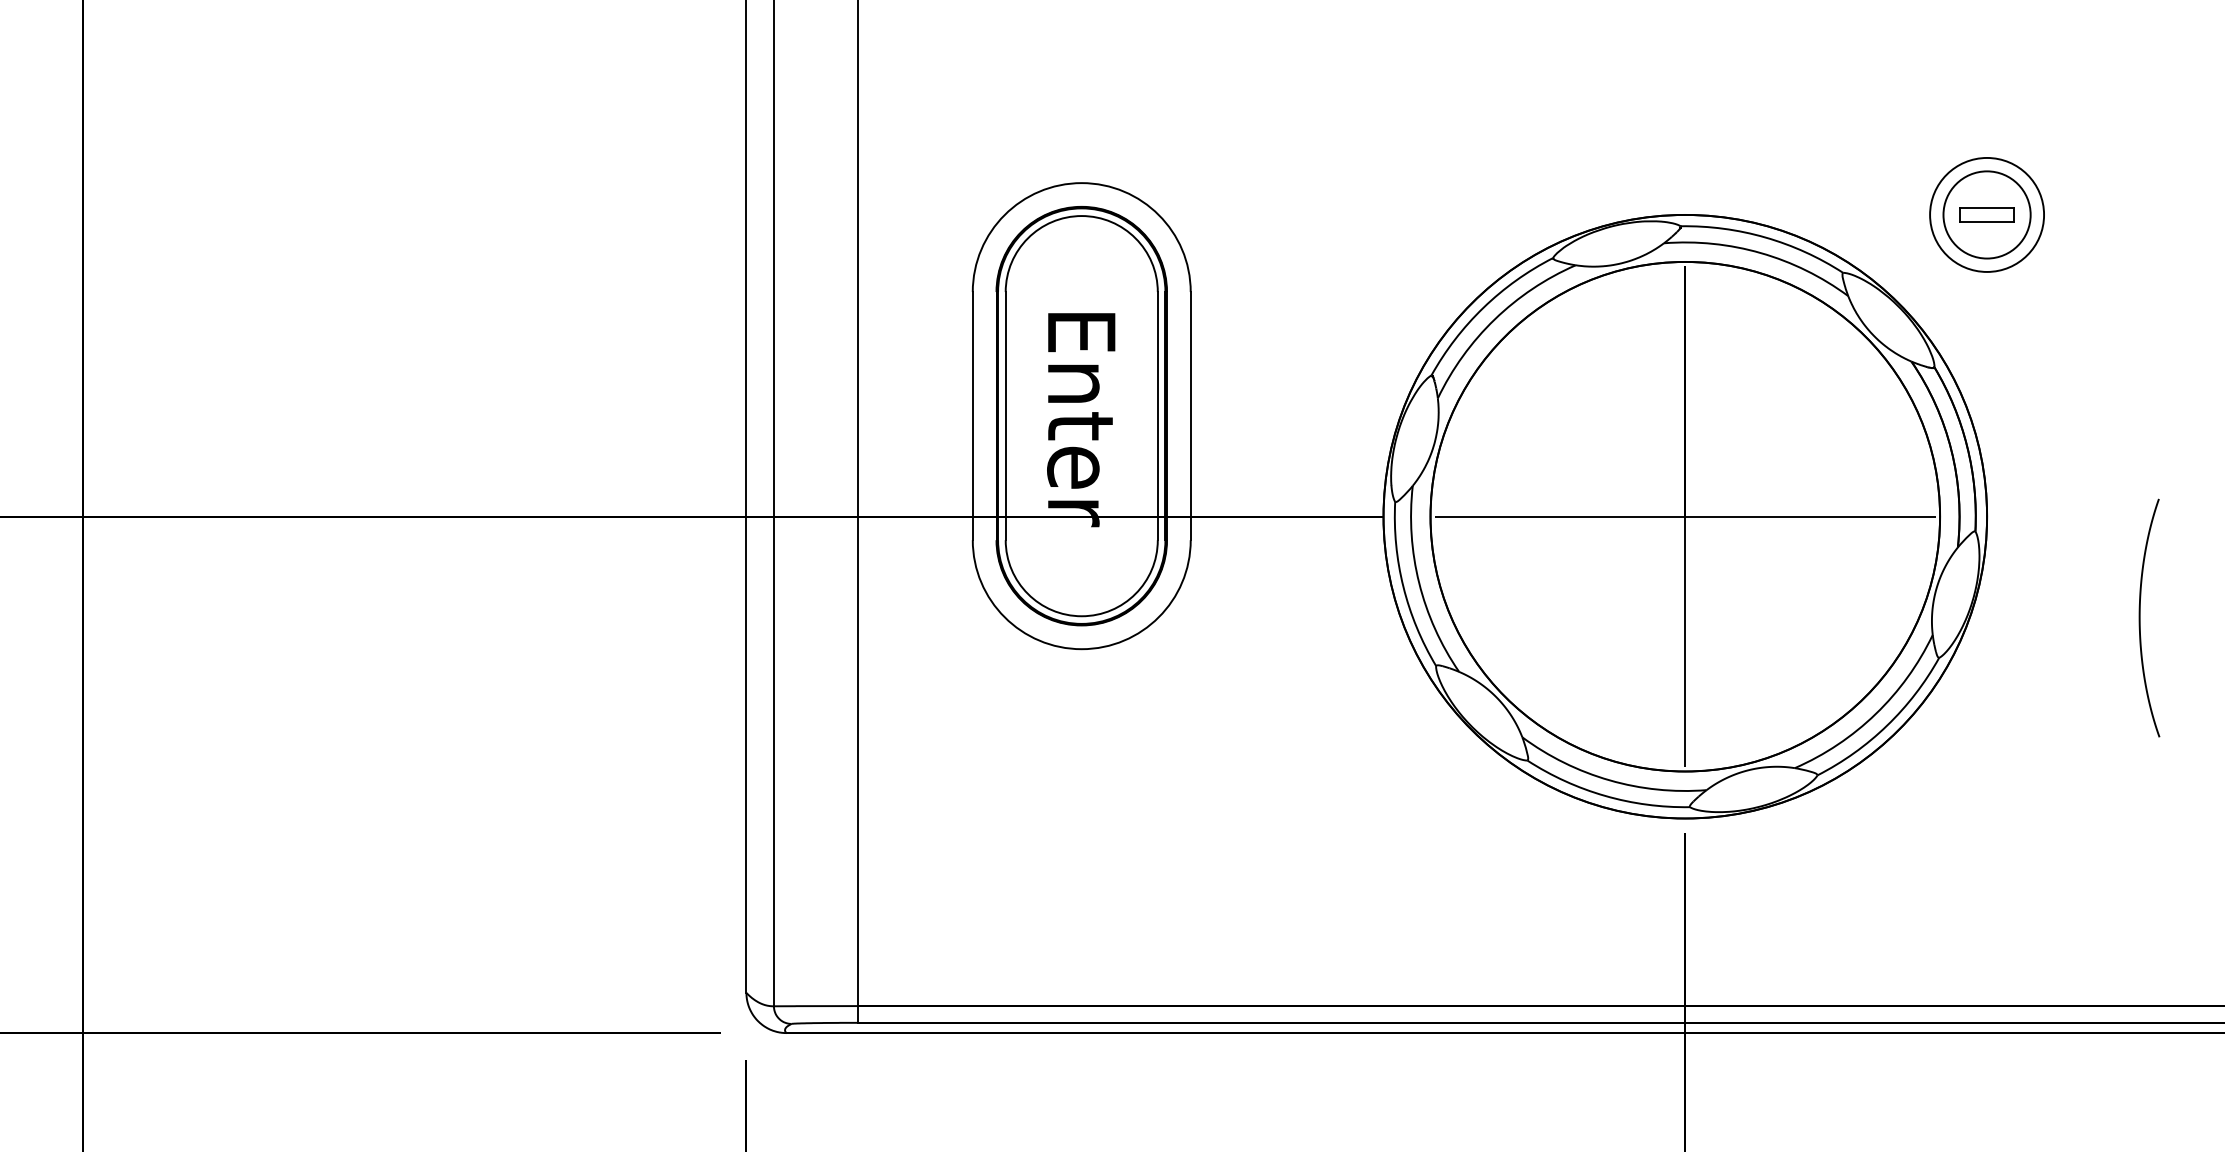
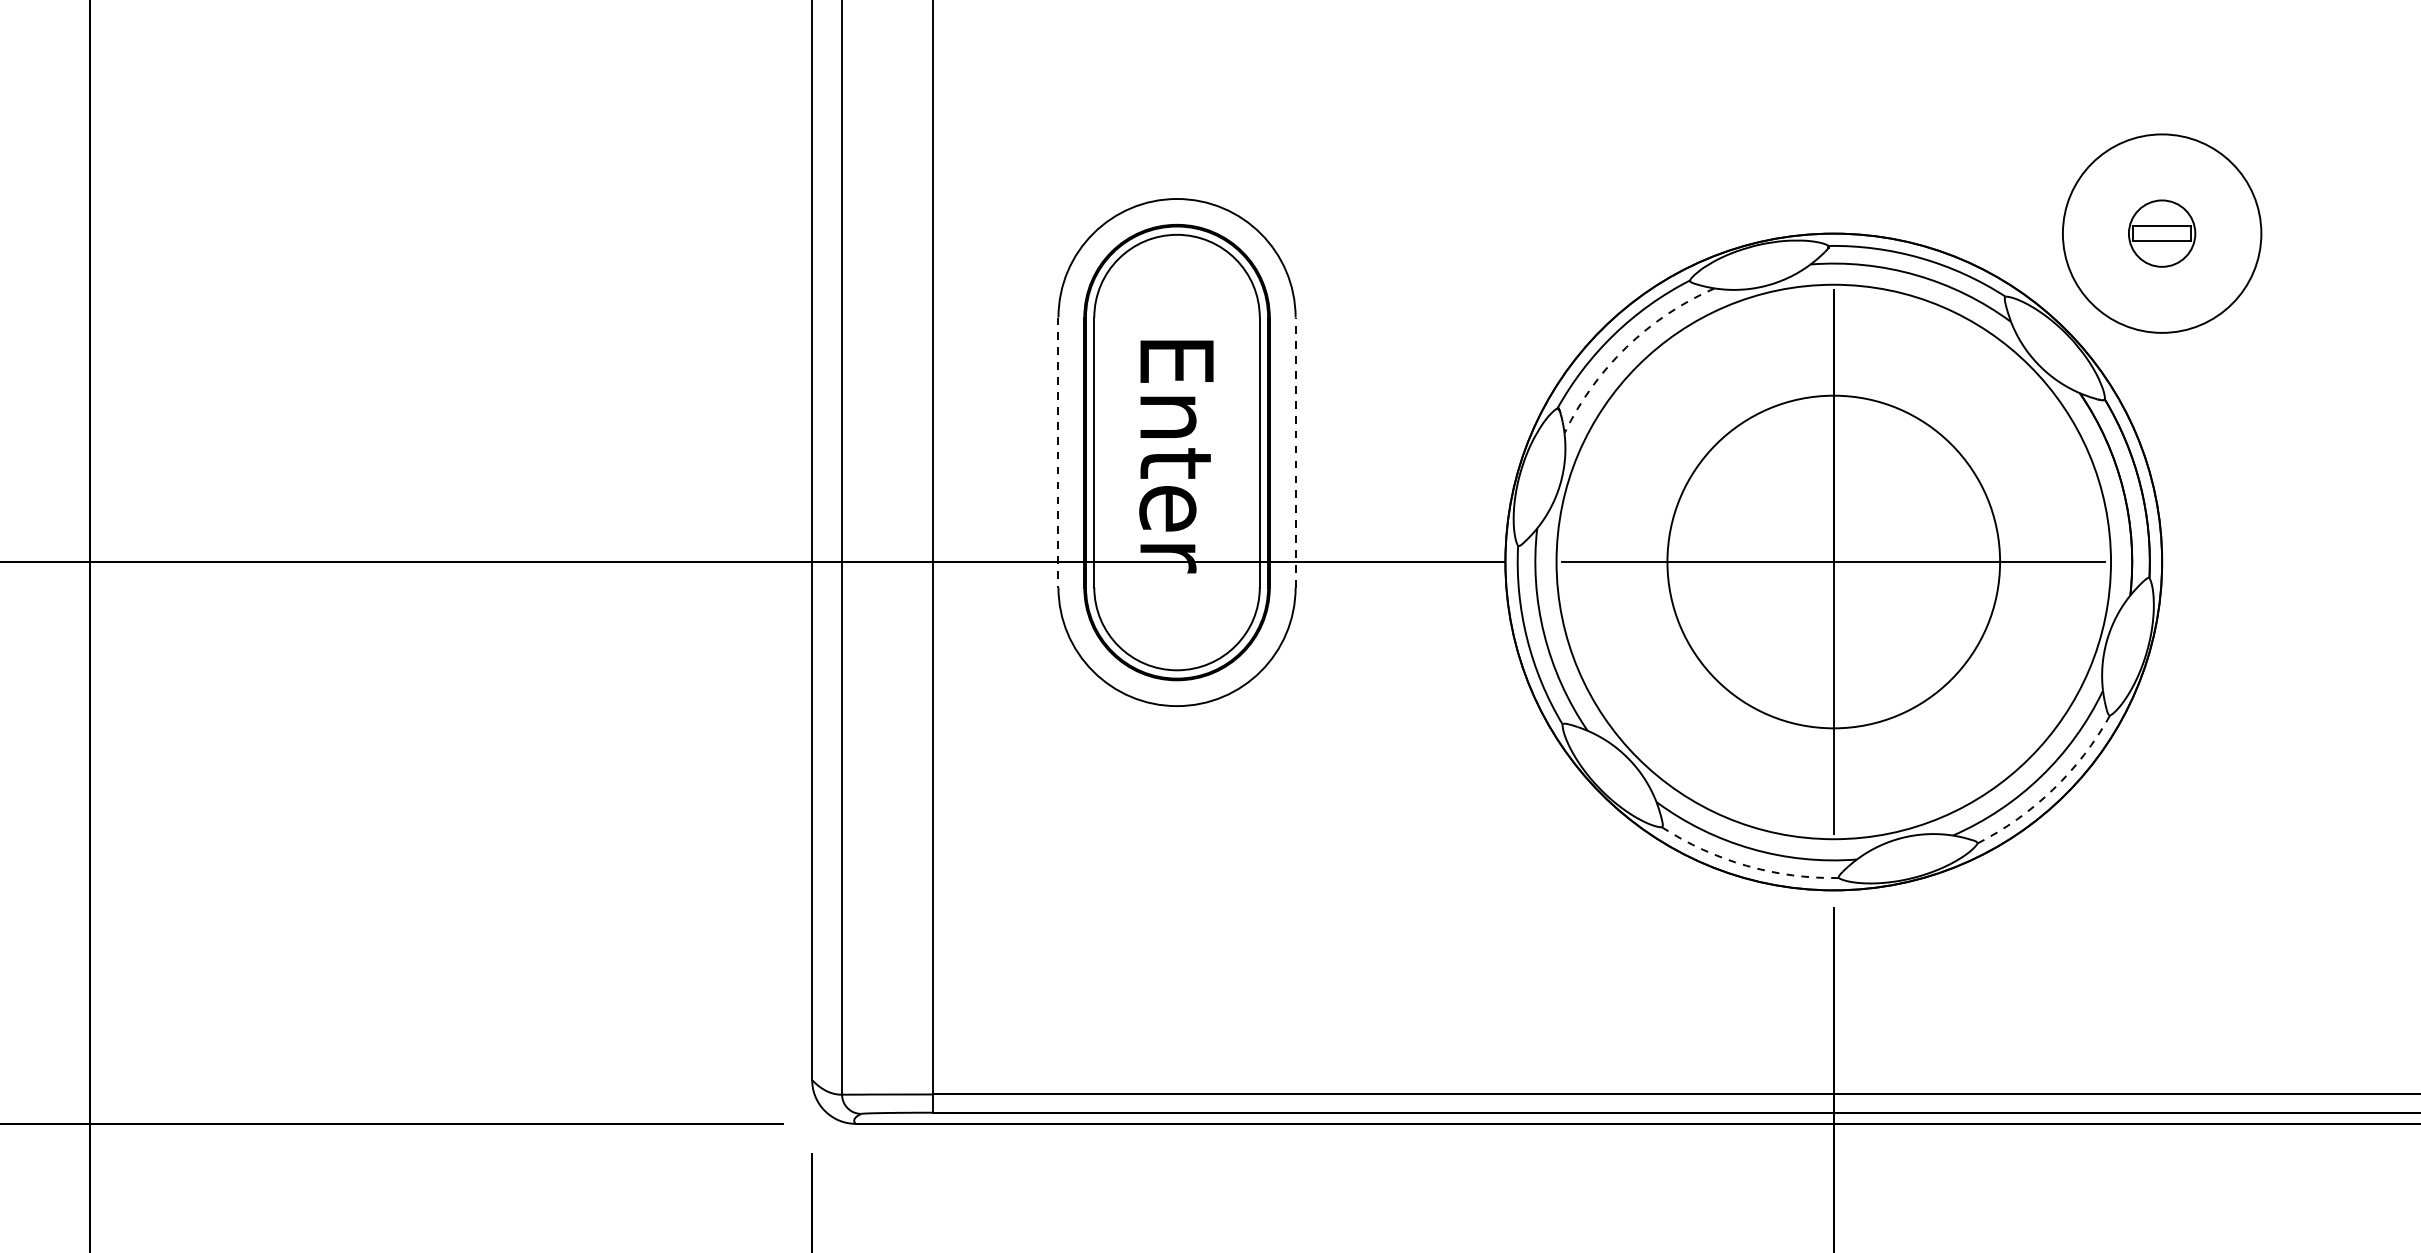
circle: (1986, 214) -> (2161, 233), size x0.7
circle: (1987, 214) -> (2162, 233), size x1.6
arc: (1494, 319) -> (1626, 347), solid -> dashed
line: (1190, 415) -> (1295, 451), solid -> dashed
line: (972, 416) -> (1058, 452), solid -> dashed
circle: (1685, 516) -> (1833, 561), size x0.6
curve: (2140, 617) -> (2329, 671), removed
arc: (1887, 725) -> (2053, 789), solid -> dashed
arc: (1605, 795) -> (1746, 865), solid -> dashed

